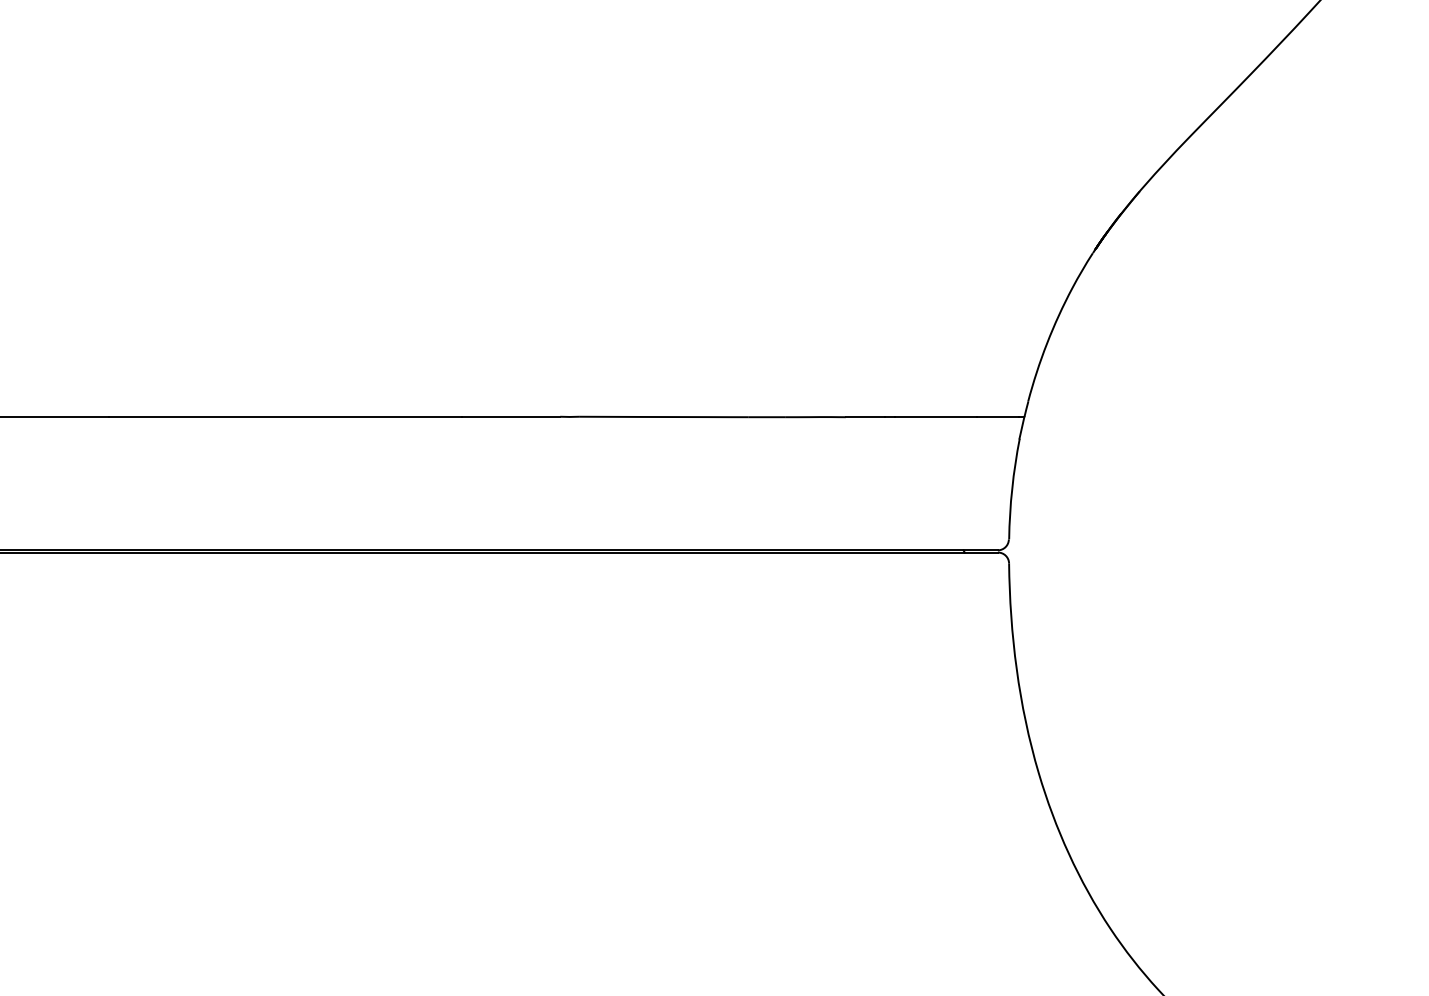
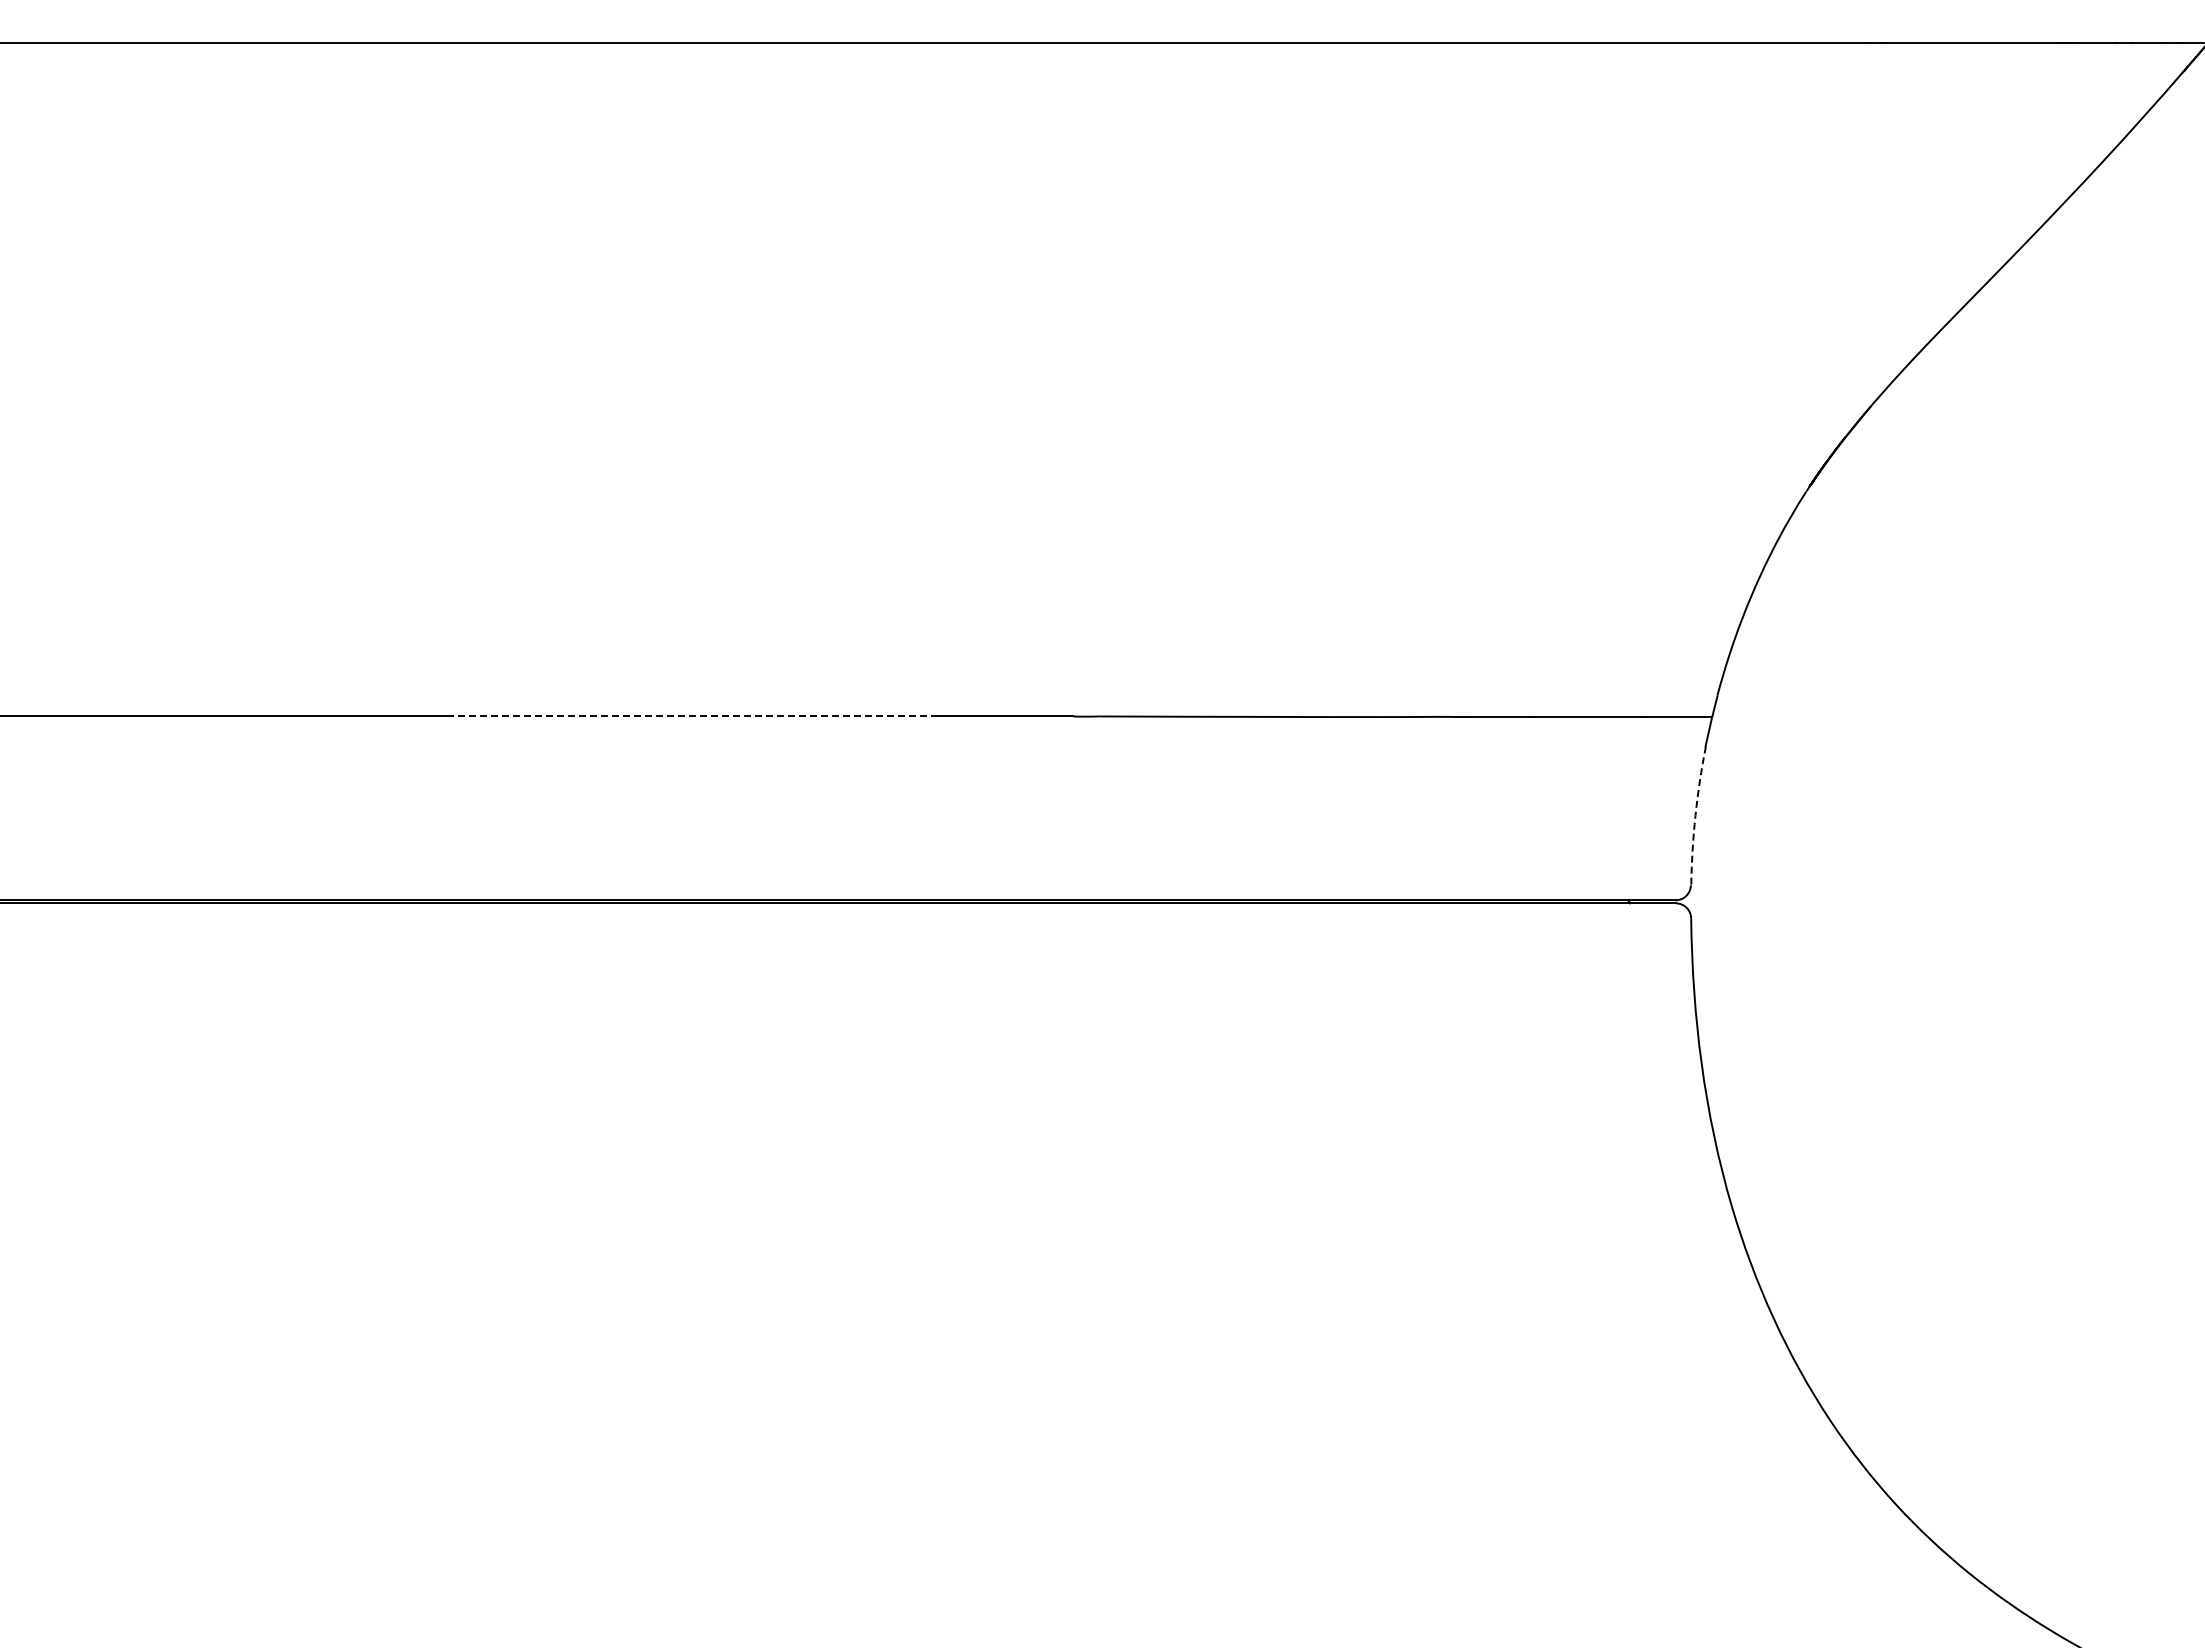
line: (285, 416) -> (695, 716), solid -> dashed
arc: (1012, 488) -> (1695, 815), solid -> dashed

